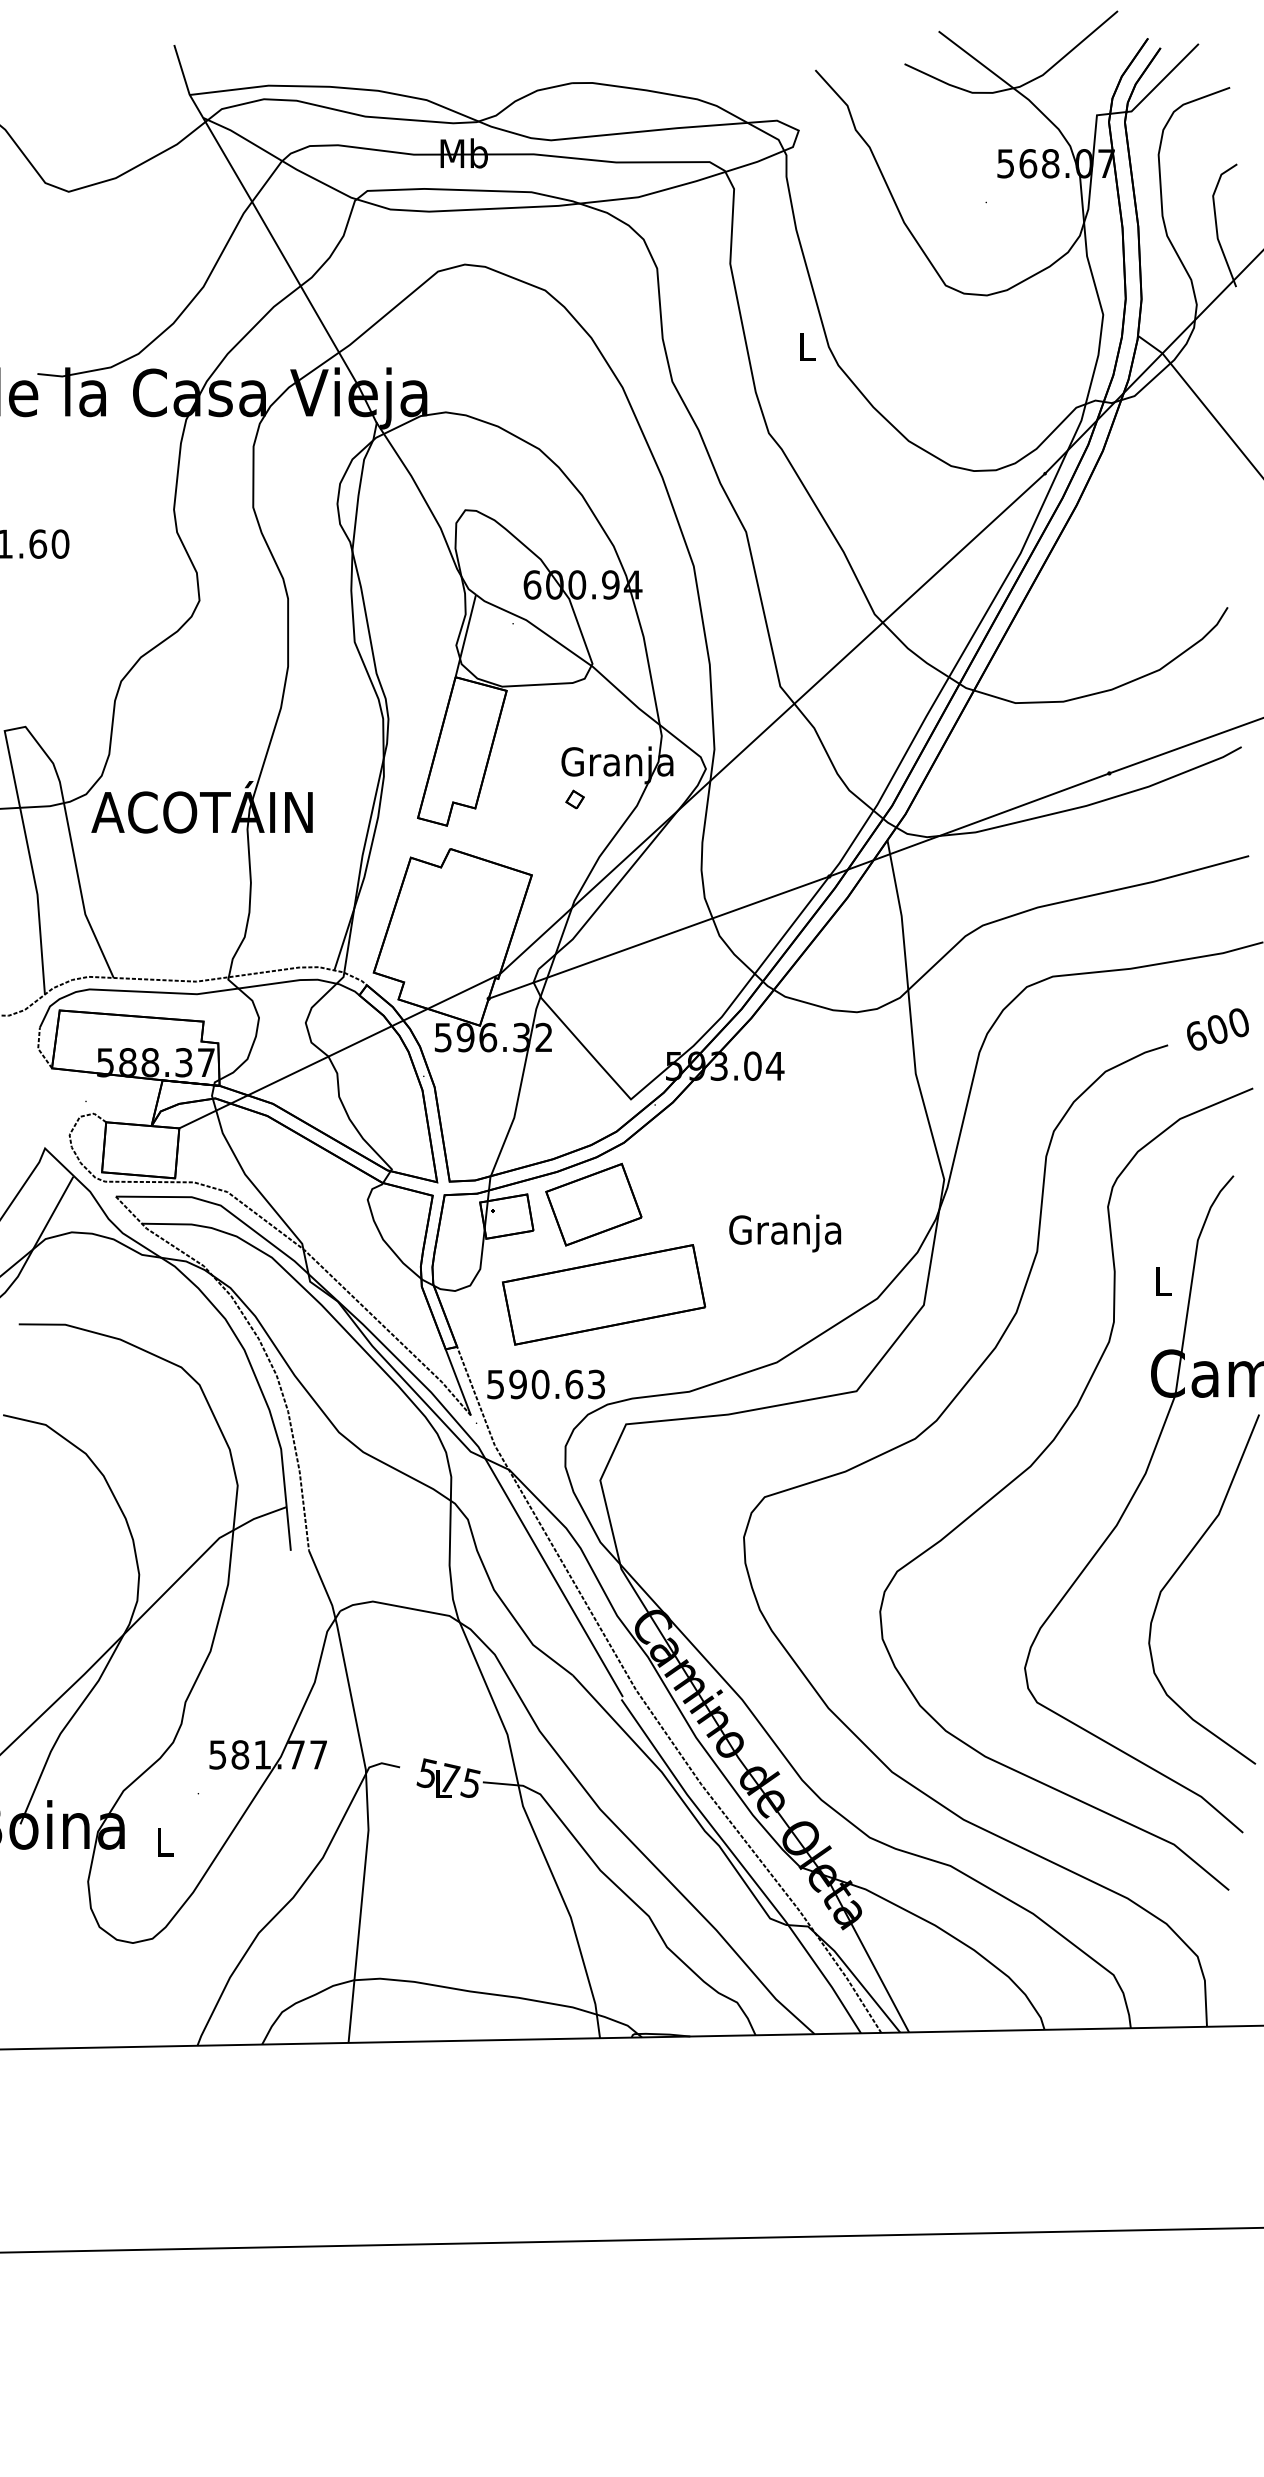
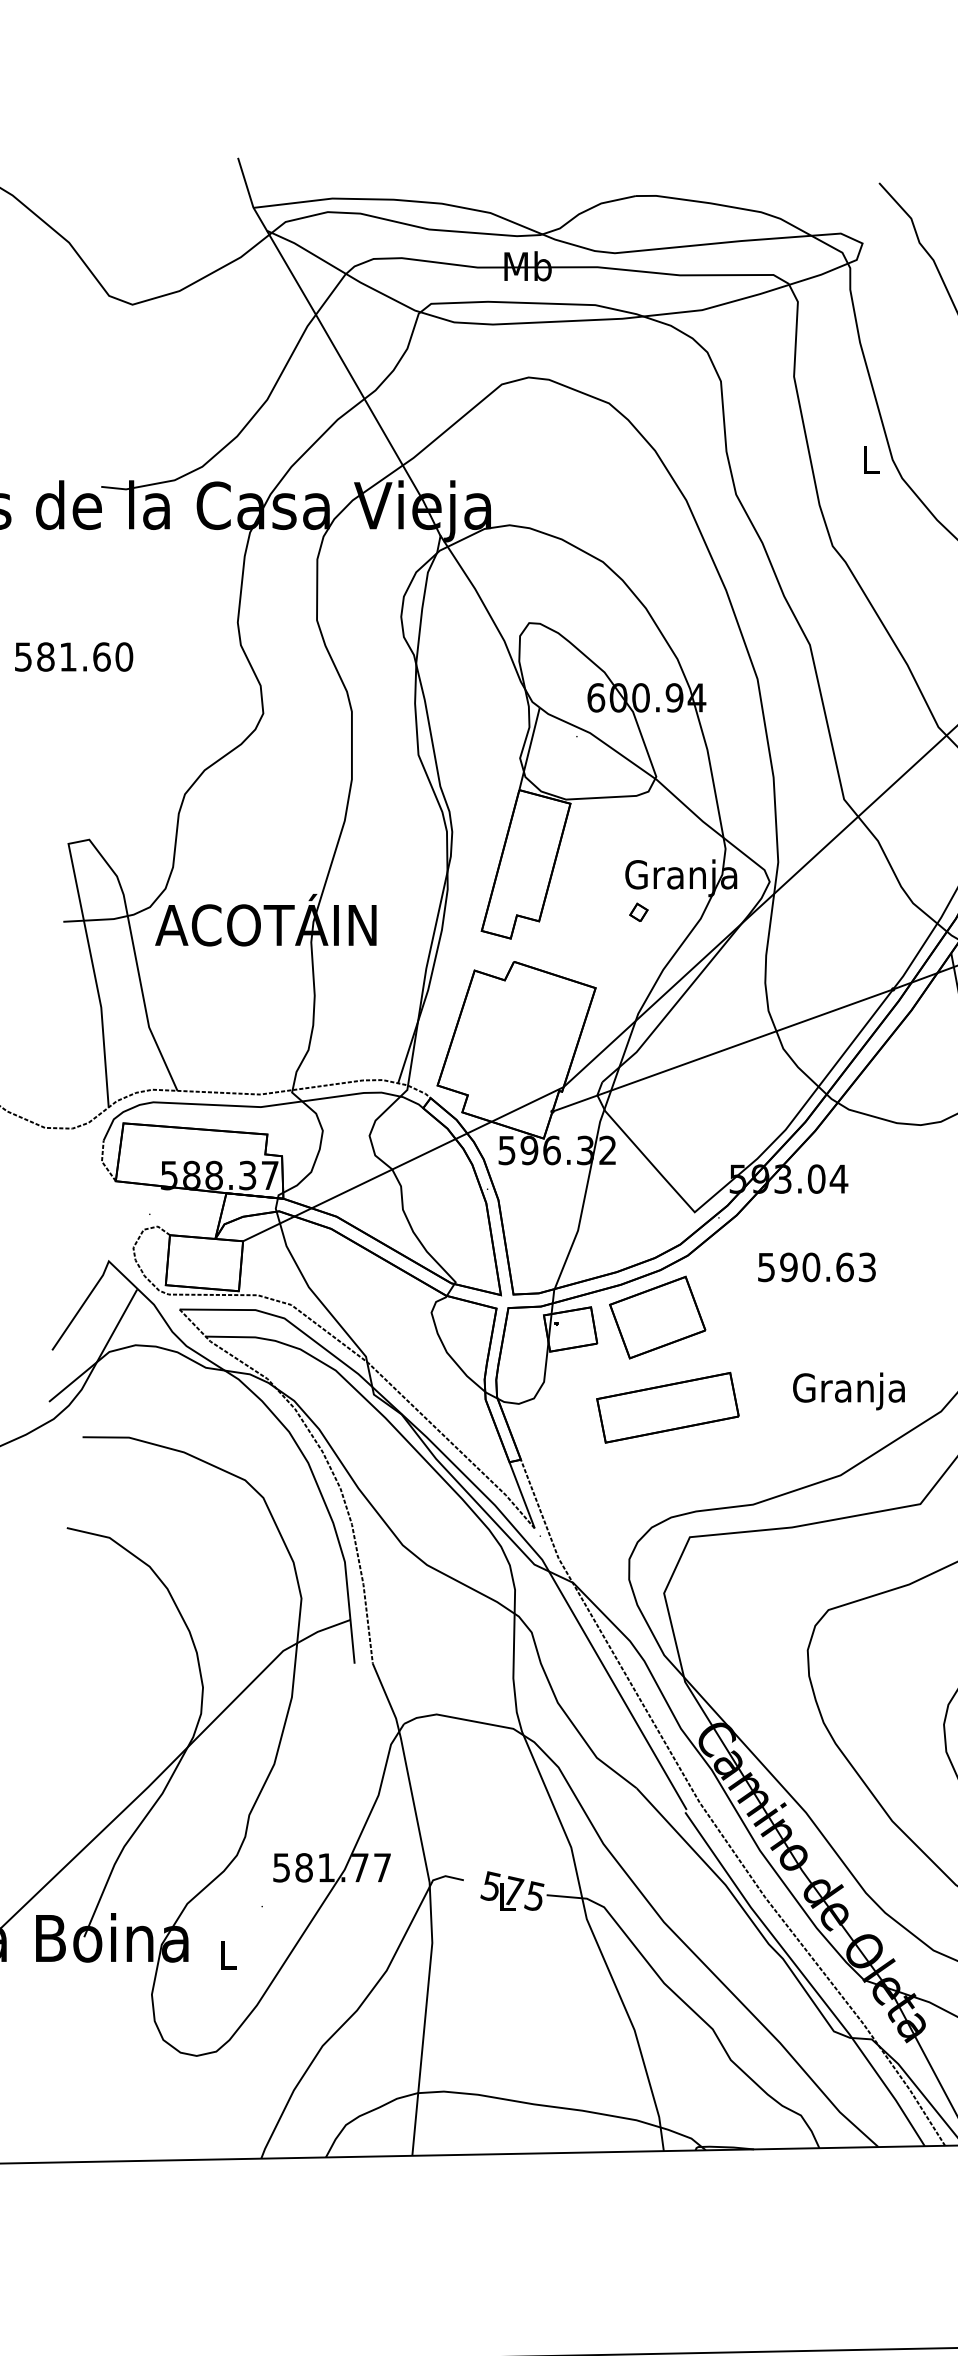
text: (785, 1233) -> (849, 1391), moved
part: (604, 1294) -> (668, 1407), size x0.7
text: (545, 1384) -> (816, 1267), moved

